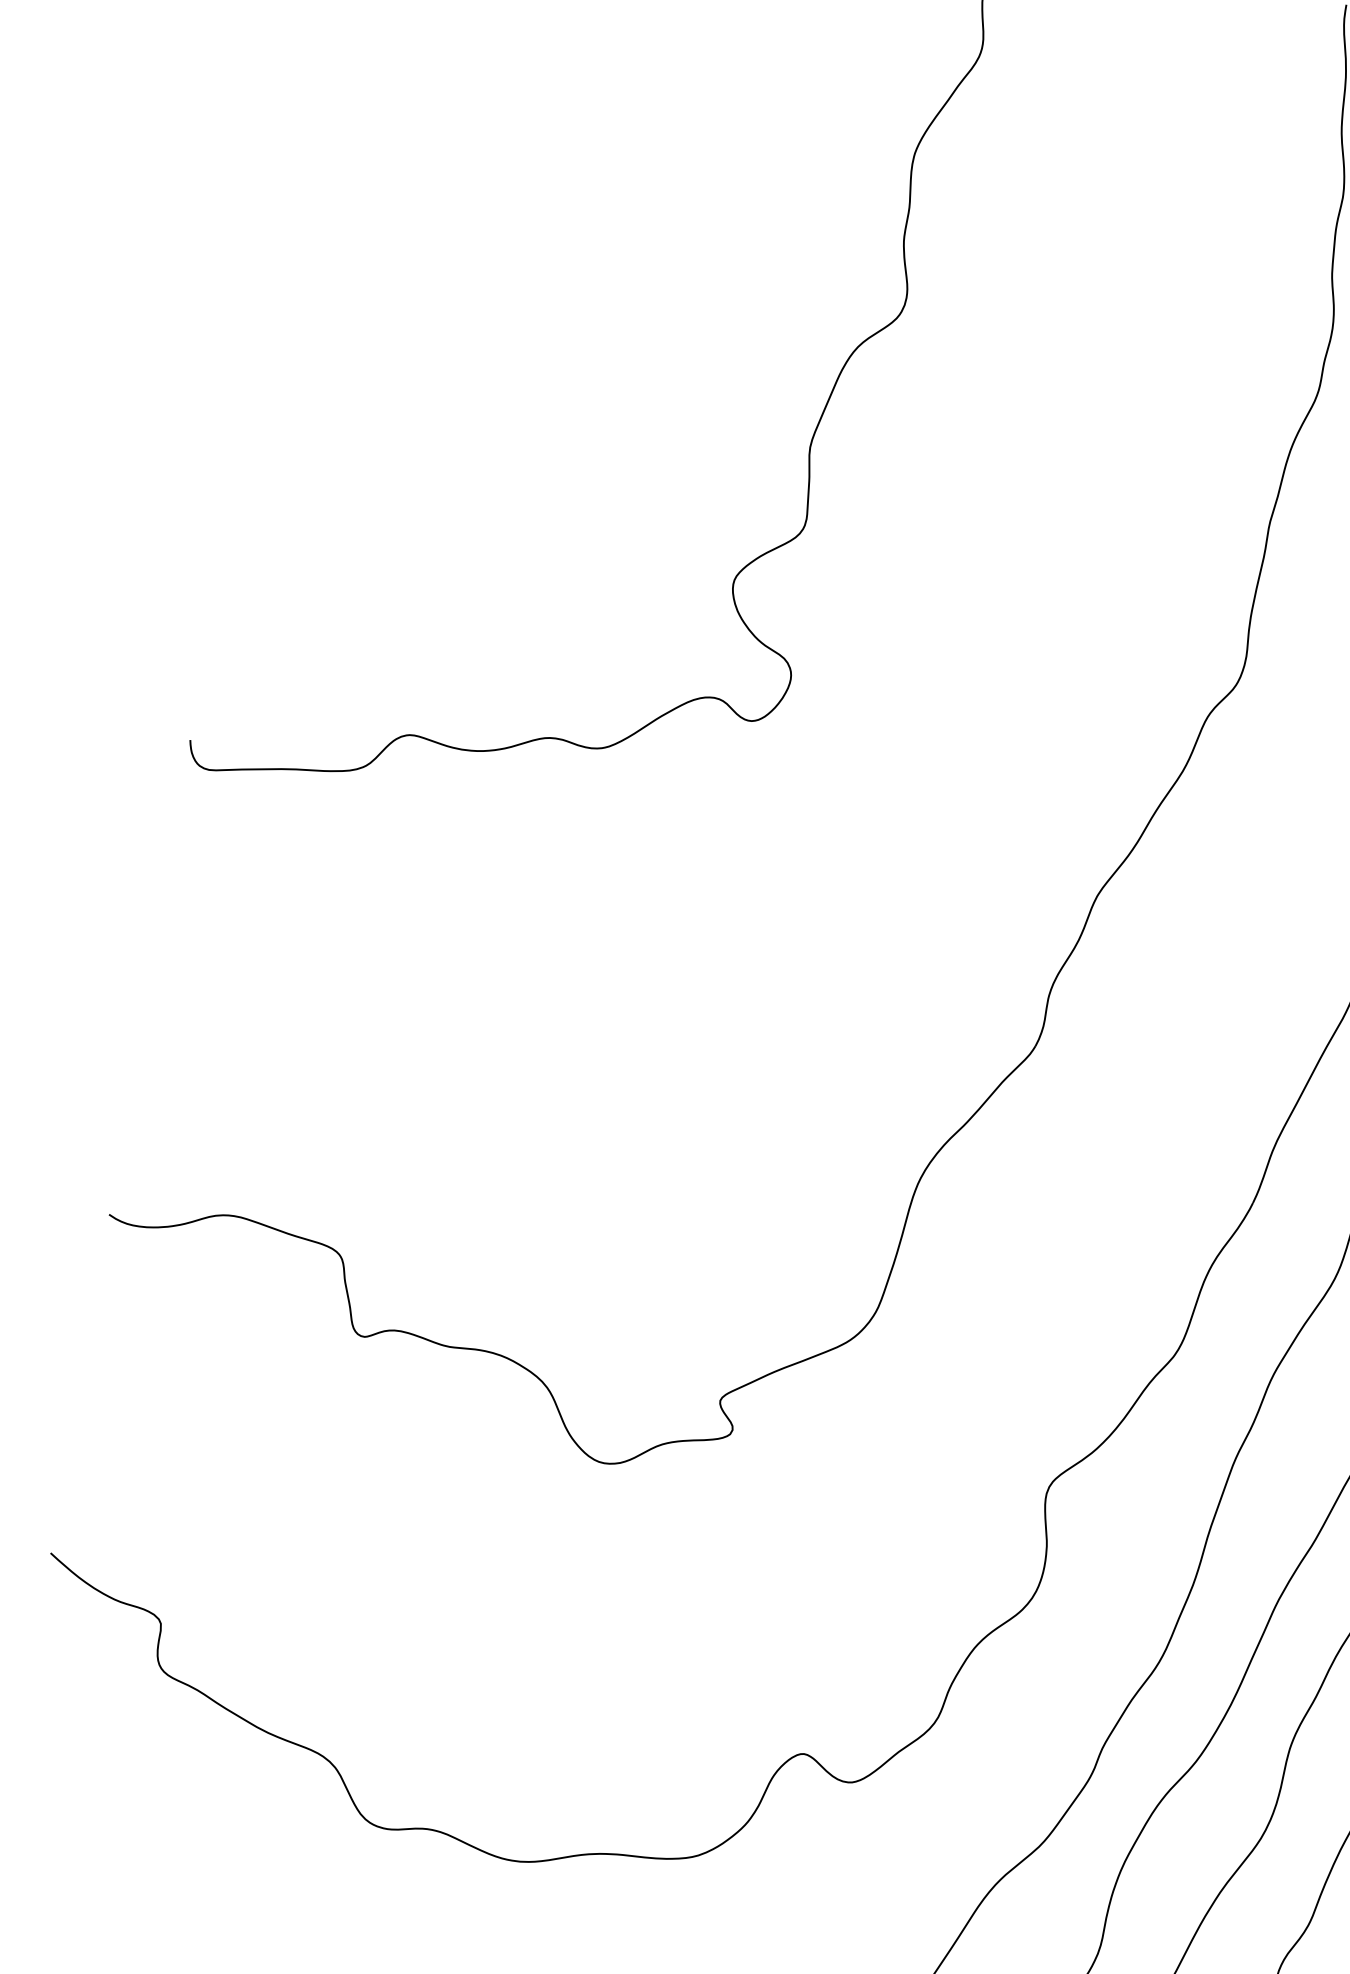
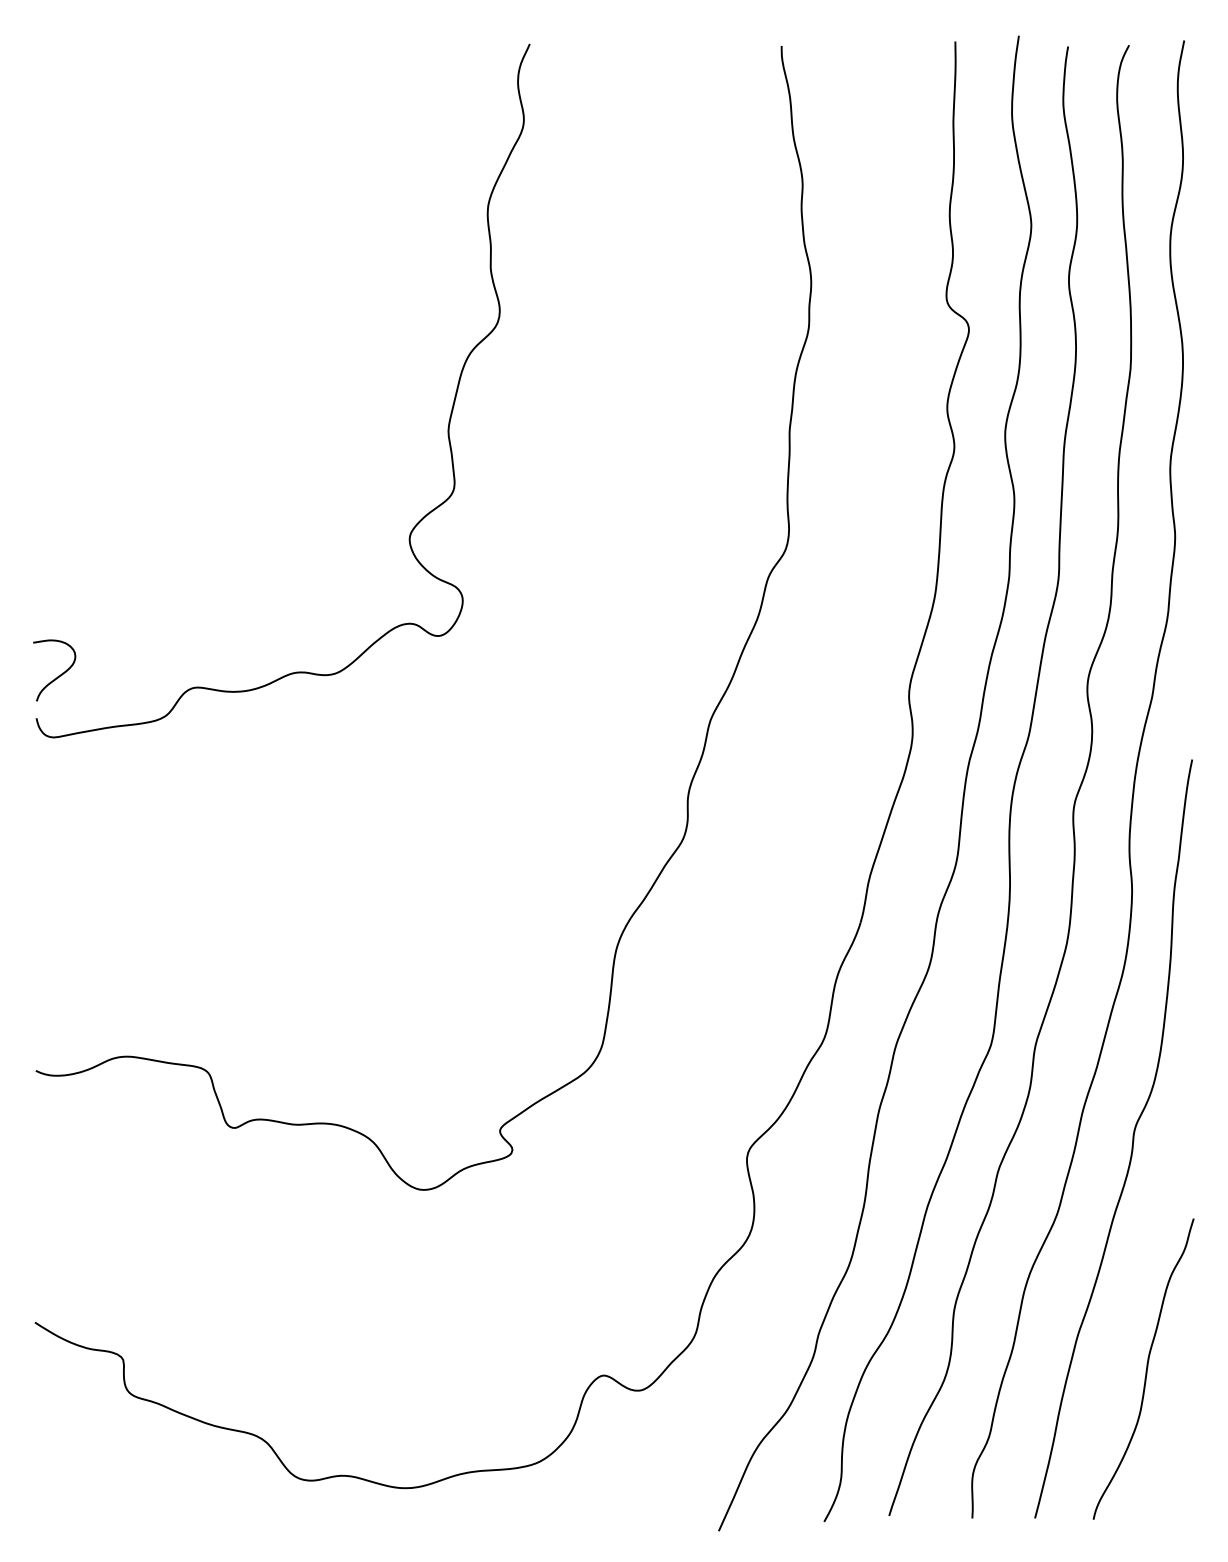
curve: (229, 687) -> (58, 675), added

